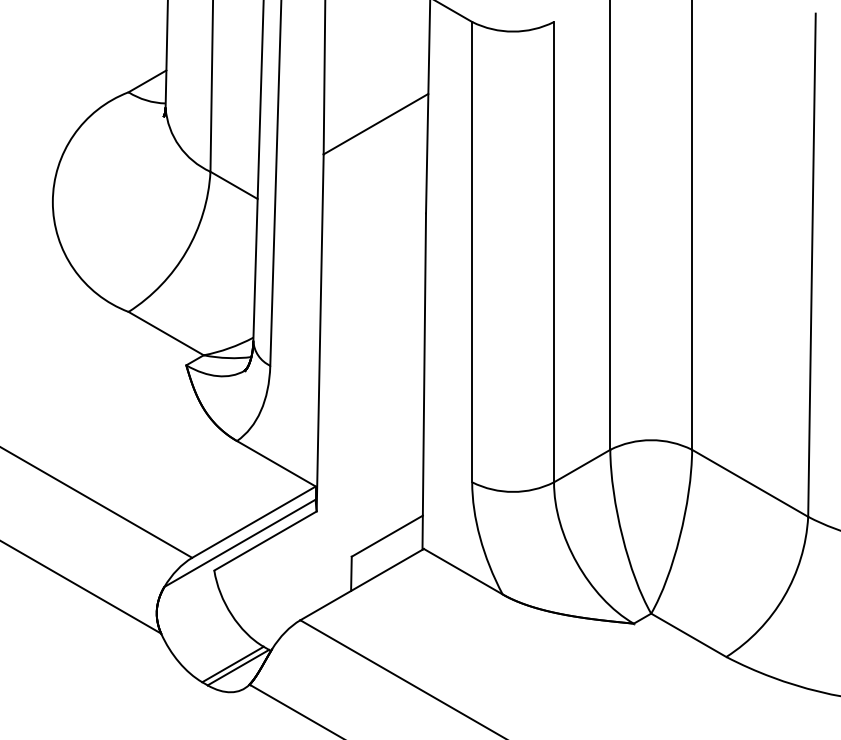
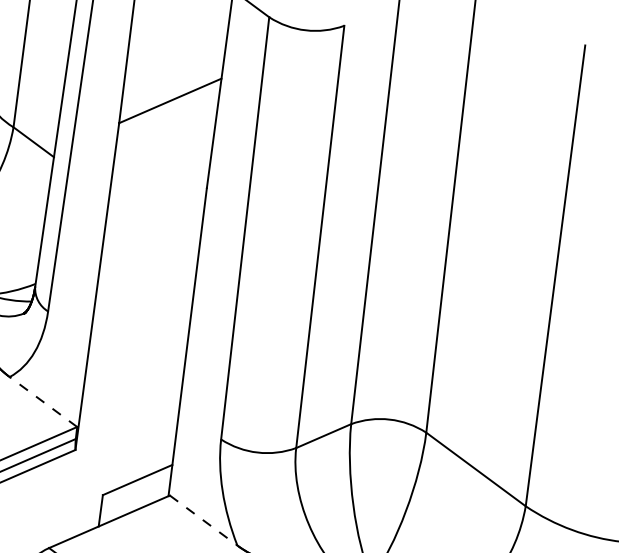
line: (275, 463) -> (42, 401), solid -> dashed
line: (463, 571) -> (203, 520), solid -> dashed

